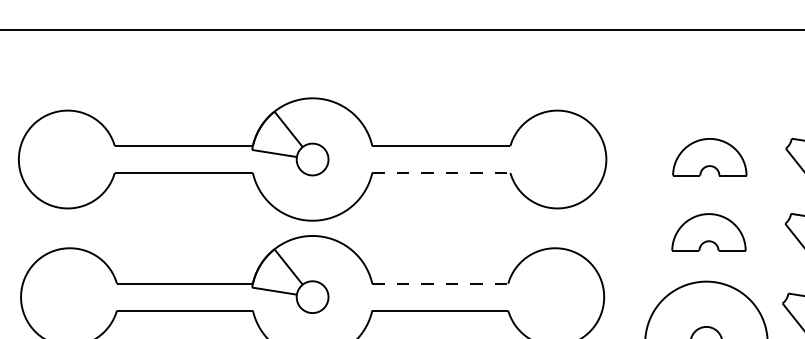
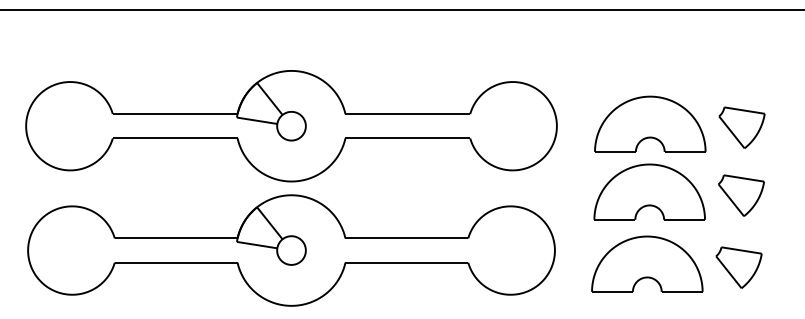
part: (709, 156) -> (650, 123), size x1.67
line: (442, 173) -> (408, 138), dashed -> solid
part: (708, 231) -> (649, 191), size x1.67
line: (440, 283) -> (407, 238), dashed -> solid

